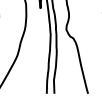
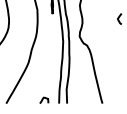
curve: (32, 88) -> (44, 98), added

